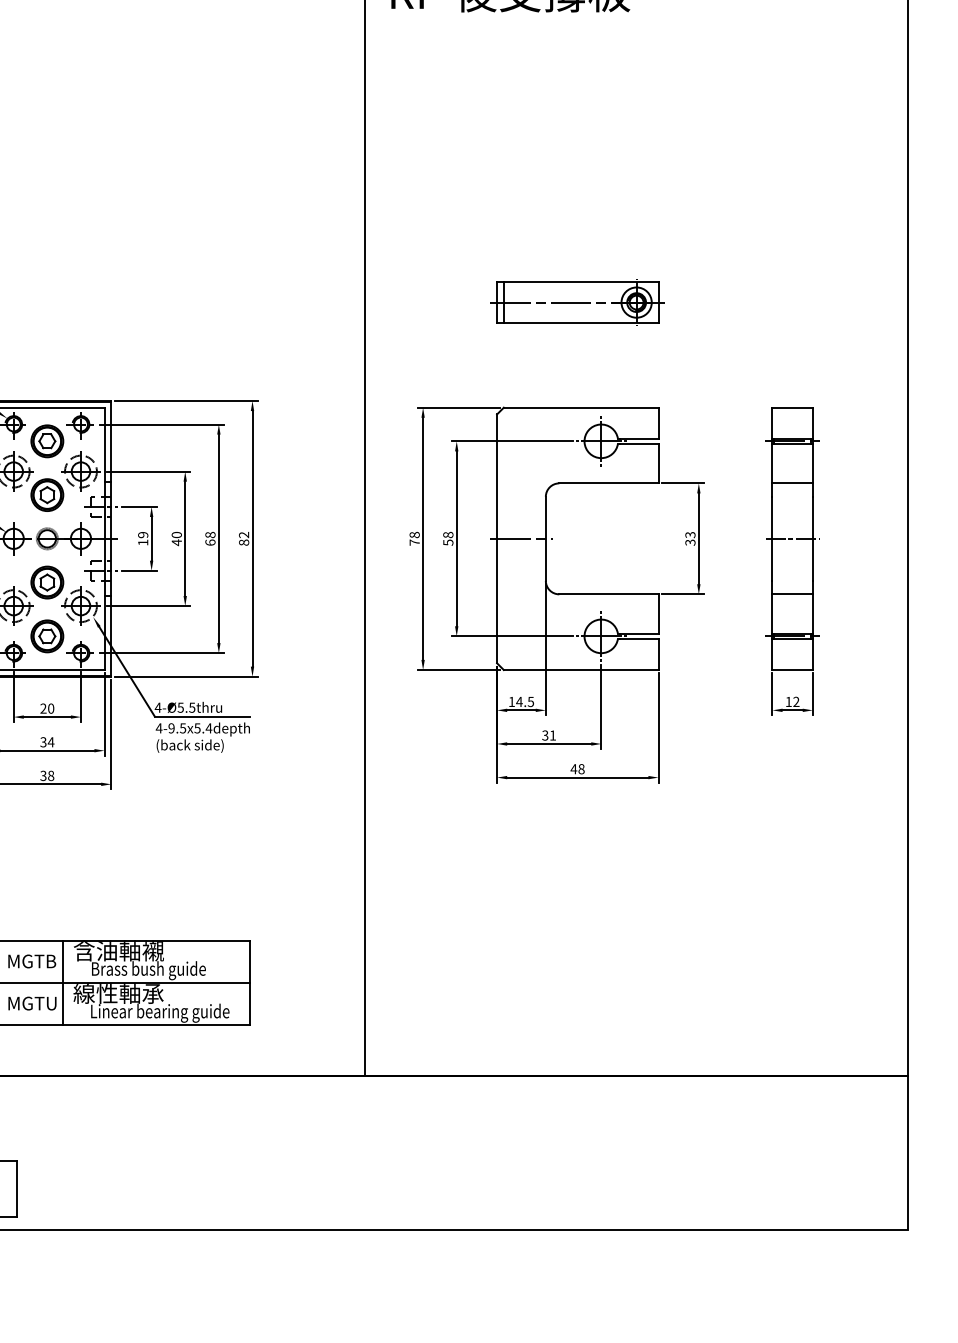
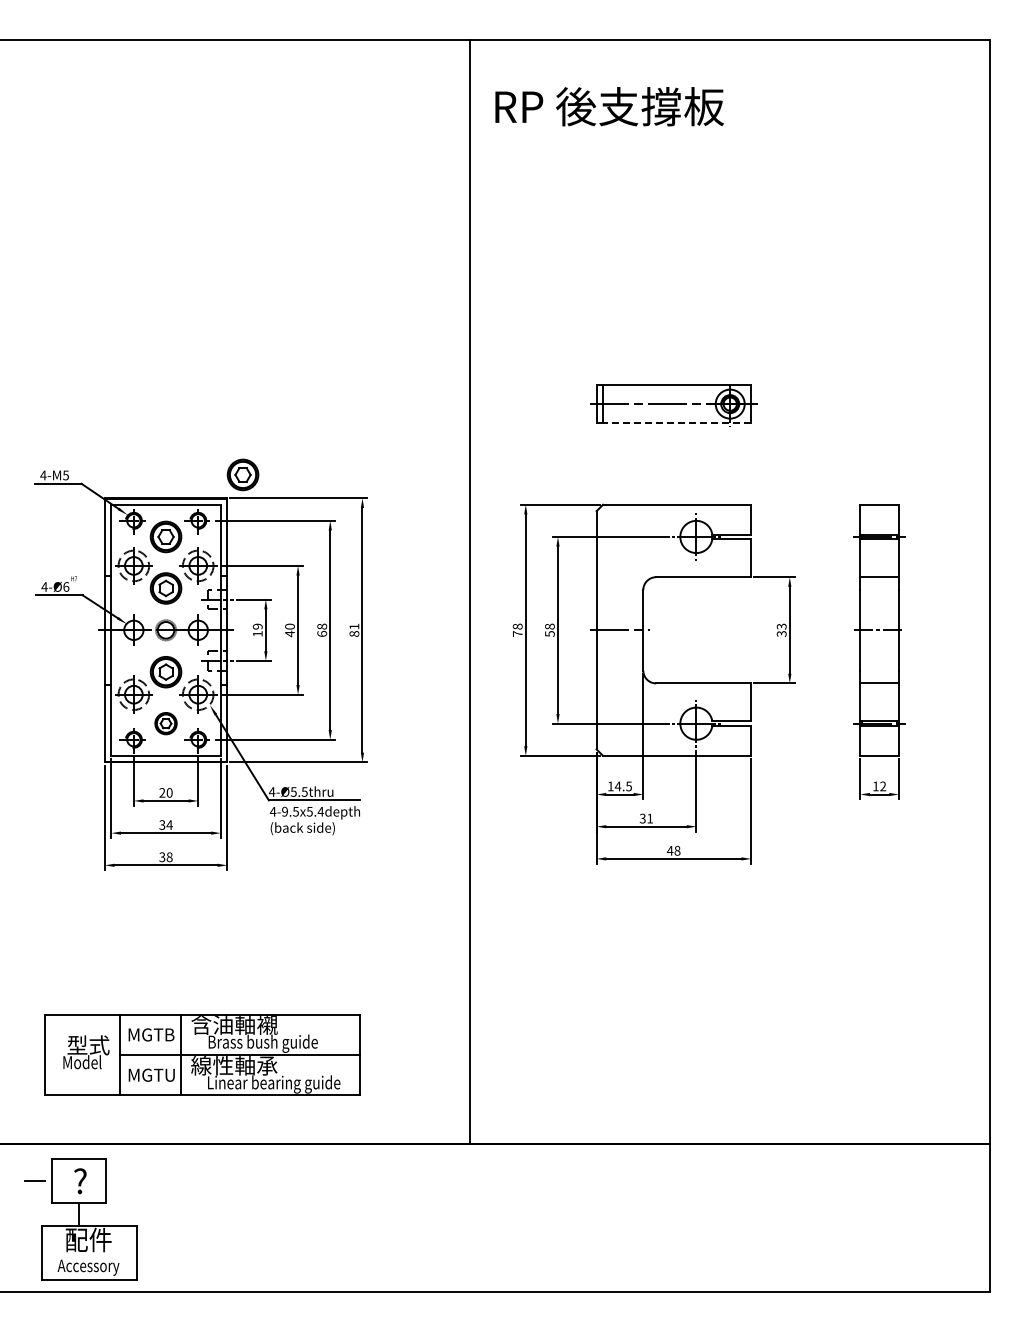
line: (580, 322) -> (676, 423), solid -> dashed
part: (127, 376) -> (242, 474), added
text: (244, 534) -> (354, 626), 82 -> 81
part: (46, 636) -> (165, 723), size x0.7

